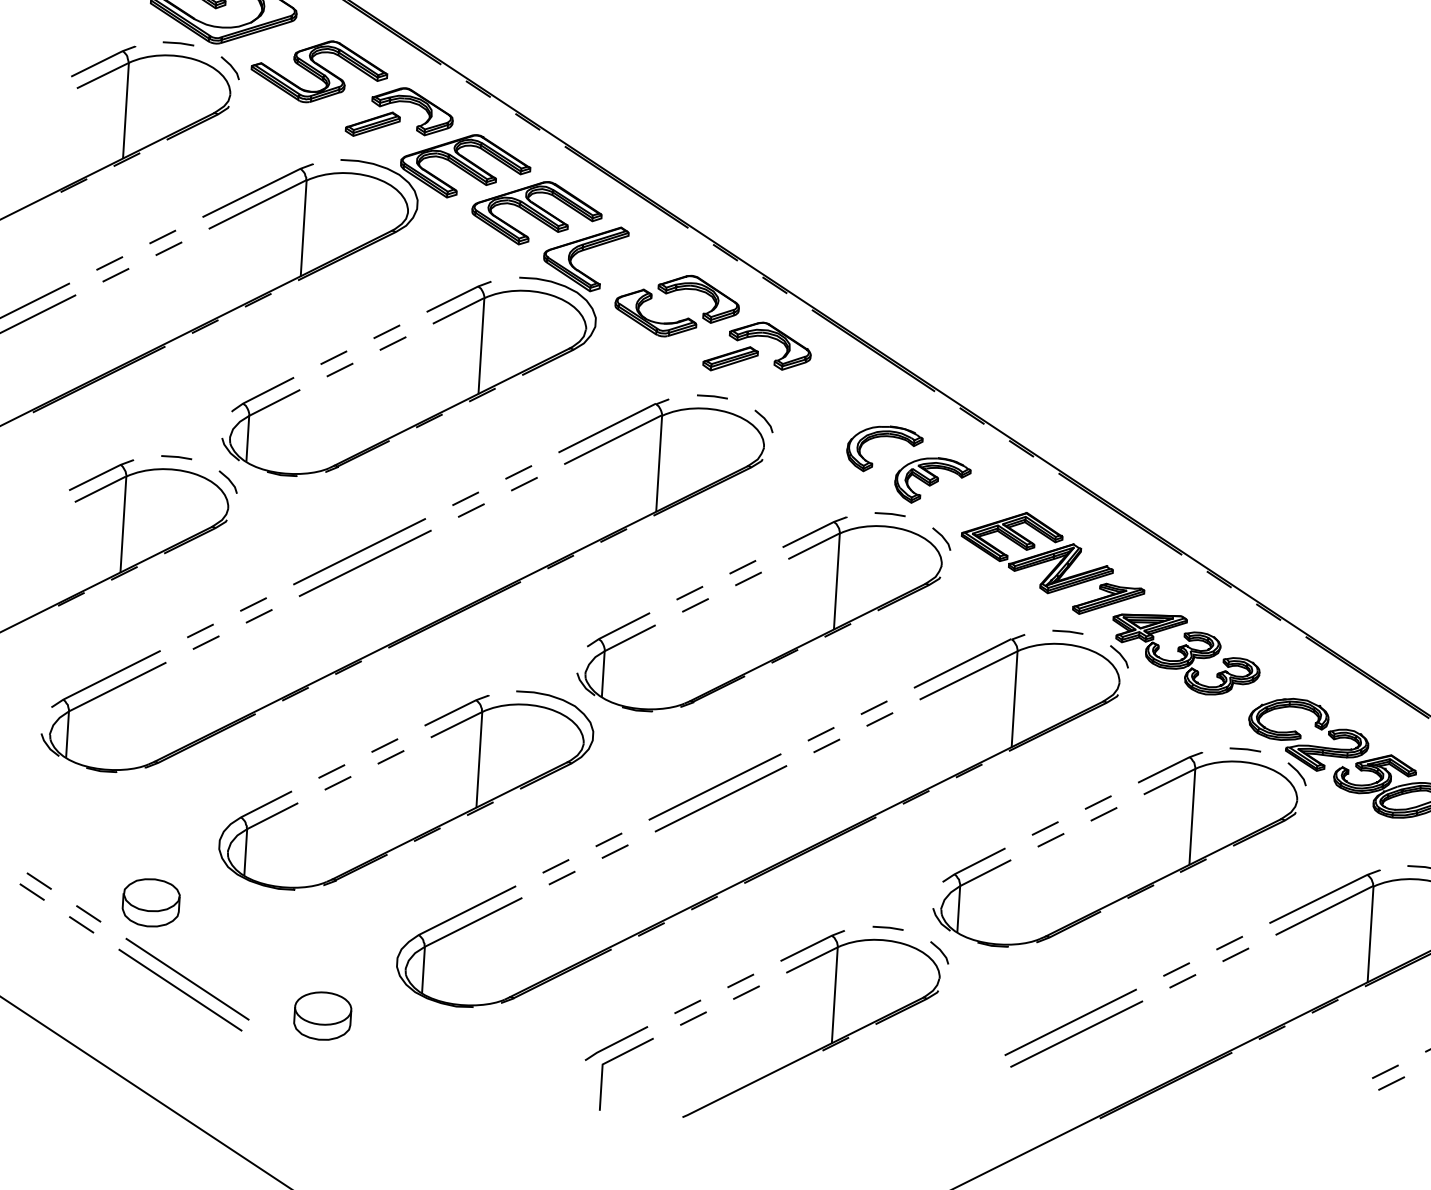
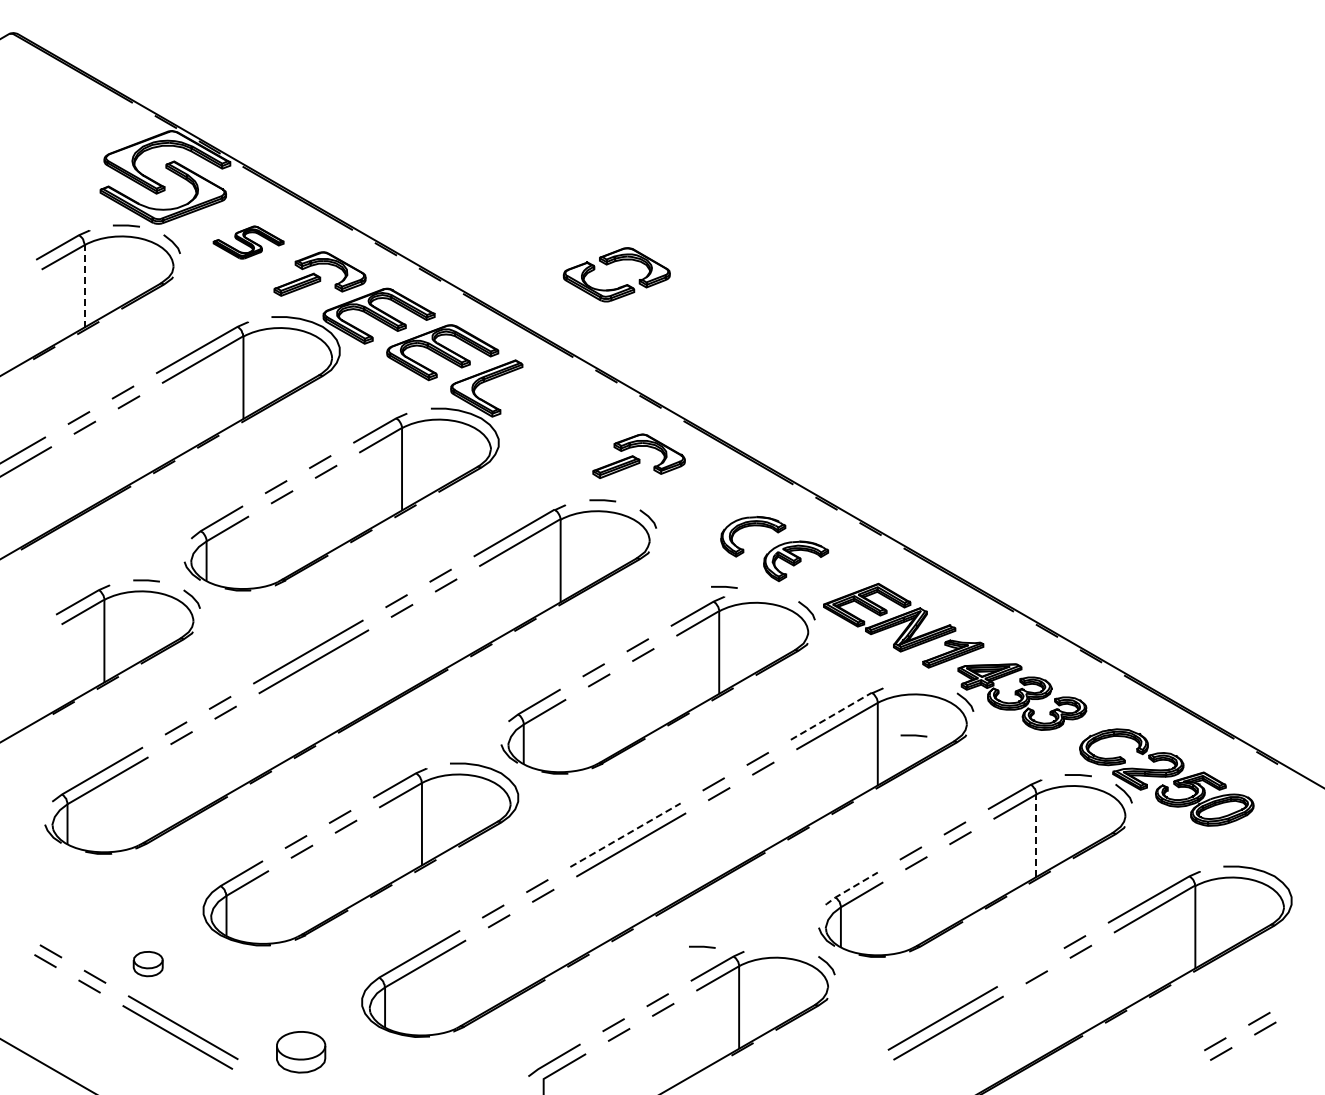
part: (319, 71) -> (248, 242), size x0.6
line: (125, 109) -> (84, 285), solid -> dashed
part: (670, 293) -> (610, 264), moved
line: (890, 514) -> (724, 587), moved
line: (1067, 631) -> (913, 735), moved
line: (962, 663) -> (831, 716), solid -> dashed
line: (715, 787) -> (625, 835), solid -> dashed
line: (1192, 816) -> (1036, 835), solid -> dashed
line: (972, 864) -> (850, 888), solid -> dashed
part: (151, 902) -> (148, 963), size x0.6
line: (888, 927) -> (702, 946), moved
line: (1176, 969) -> (1030, 967), removed

